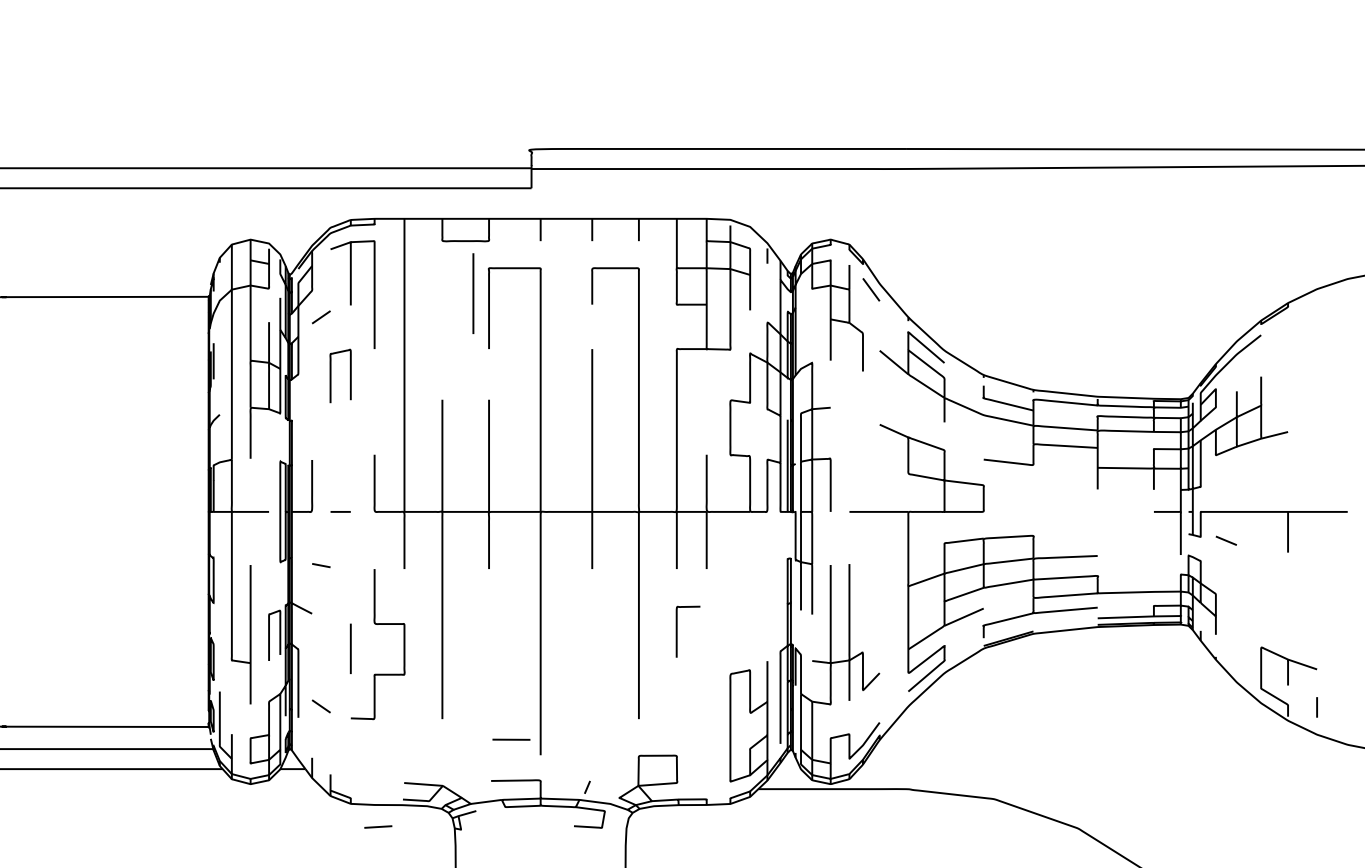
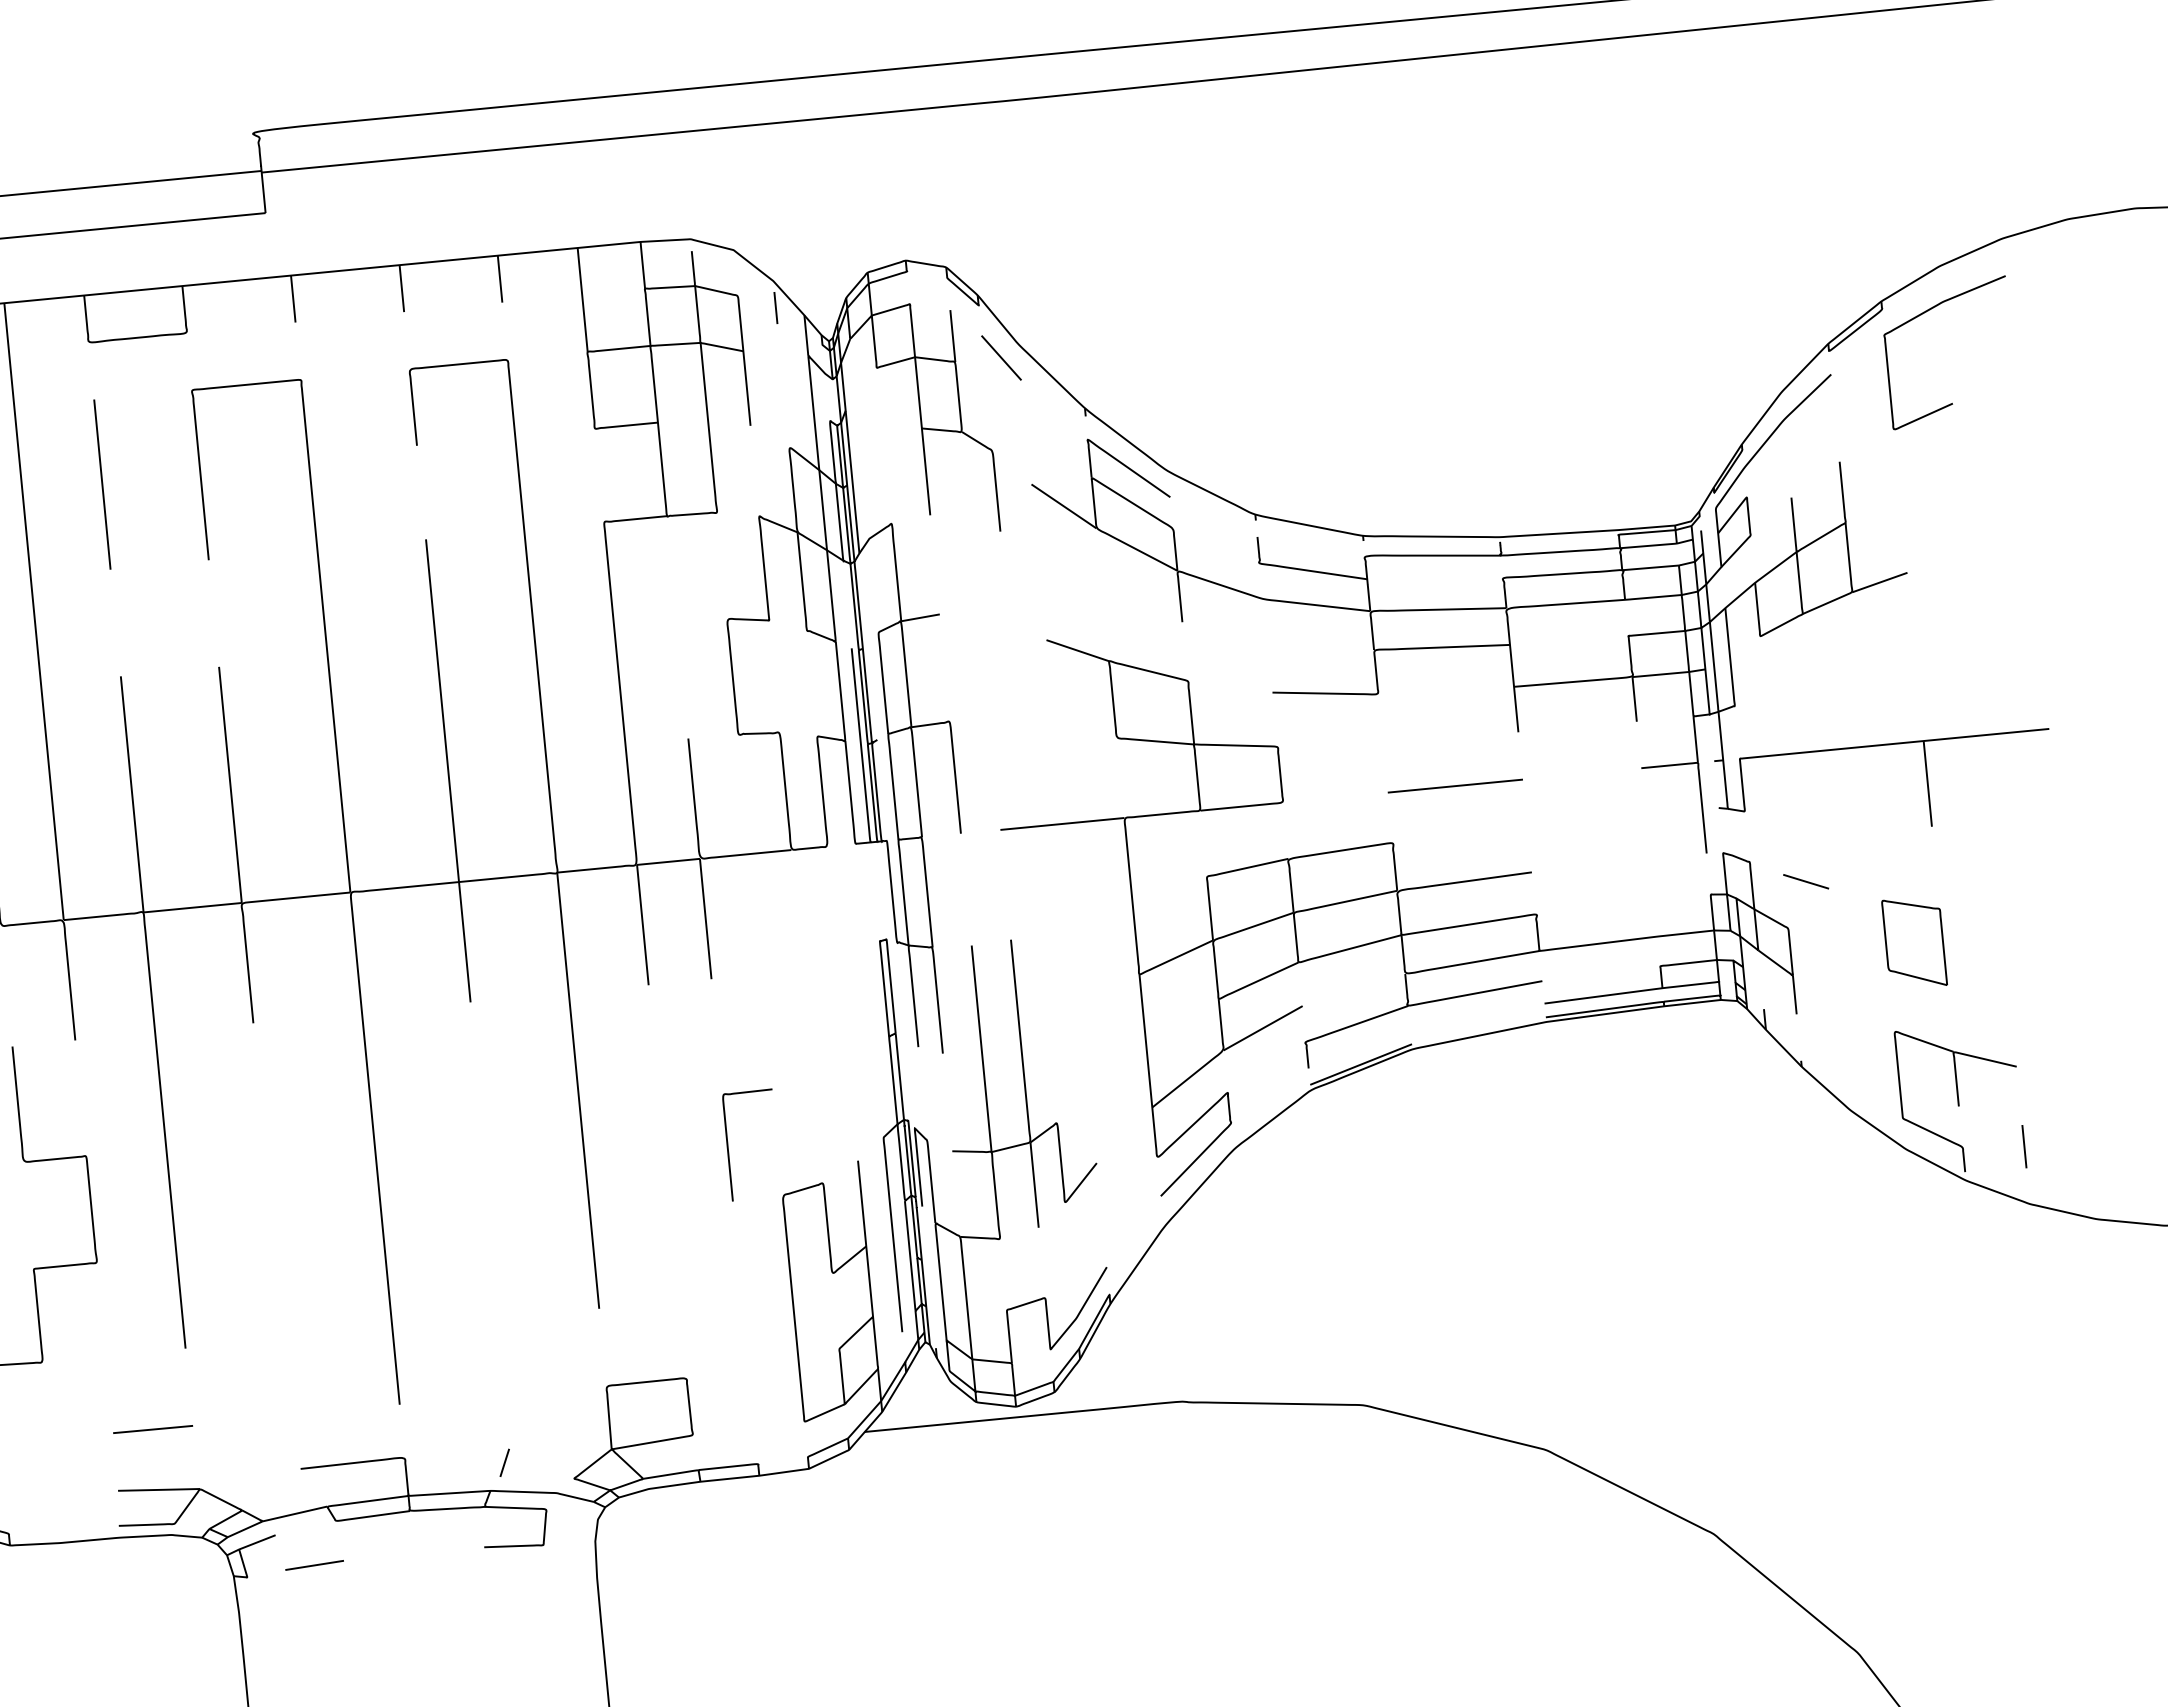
line: (473, 293) -> (102, 484), moved
curve: (1307, 311) -> (1923, 315), added
line: (1065, 511) -> (1455, 785), added
line: (1225, 540) -> (1804, 881), moved
part: (1274, 606) -> (1914, 942), added
curve: (677, 631) -> (729, 1146), moved
line: (511, 739) -> (153, 1428), moved
line: (378, 826) -> (314, 1564), moved

